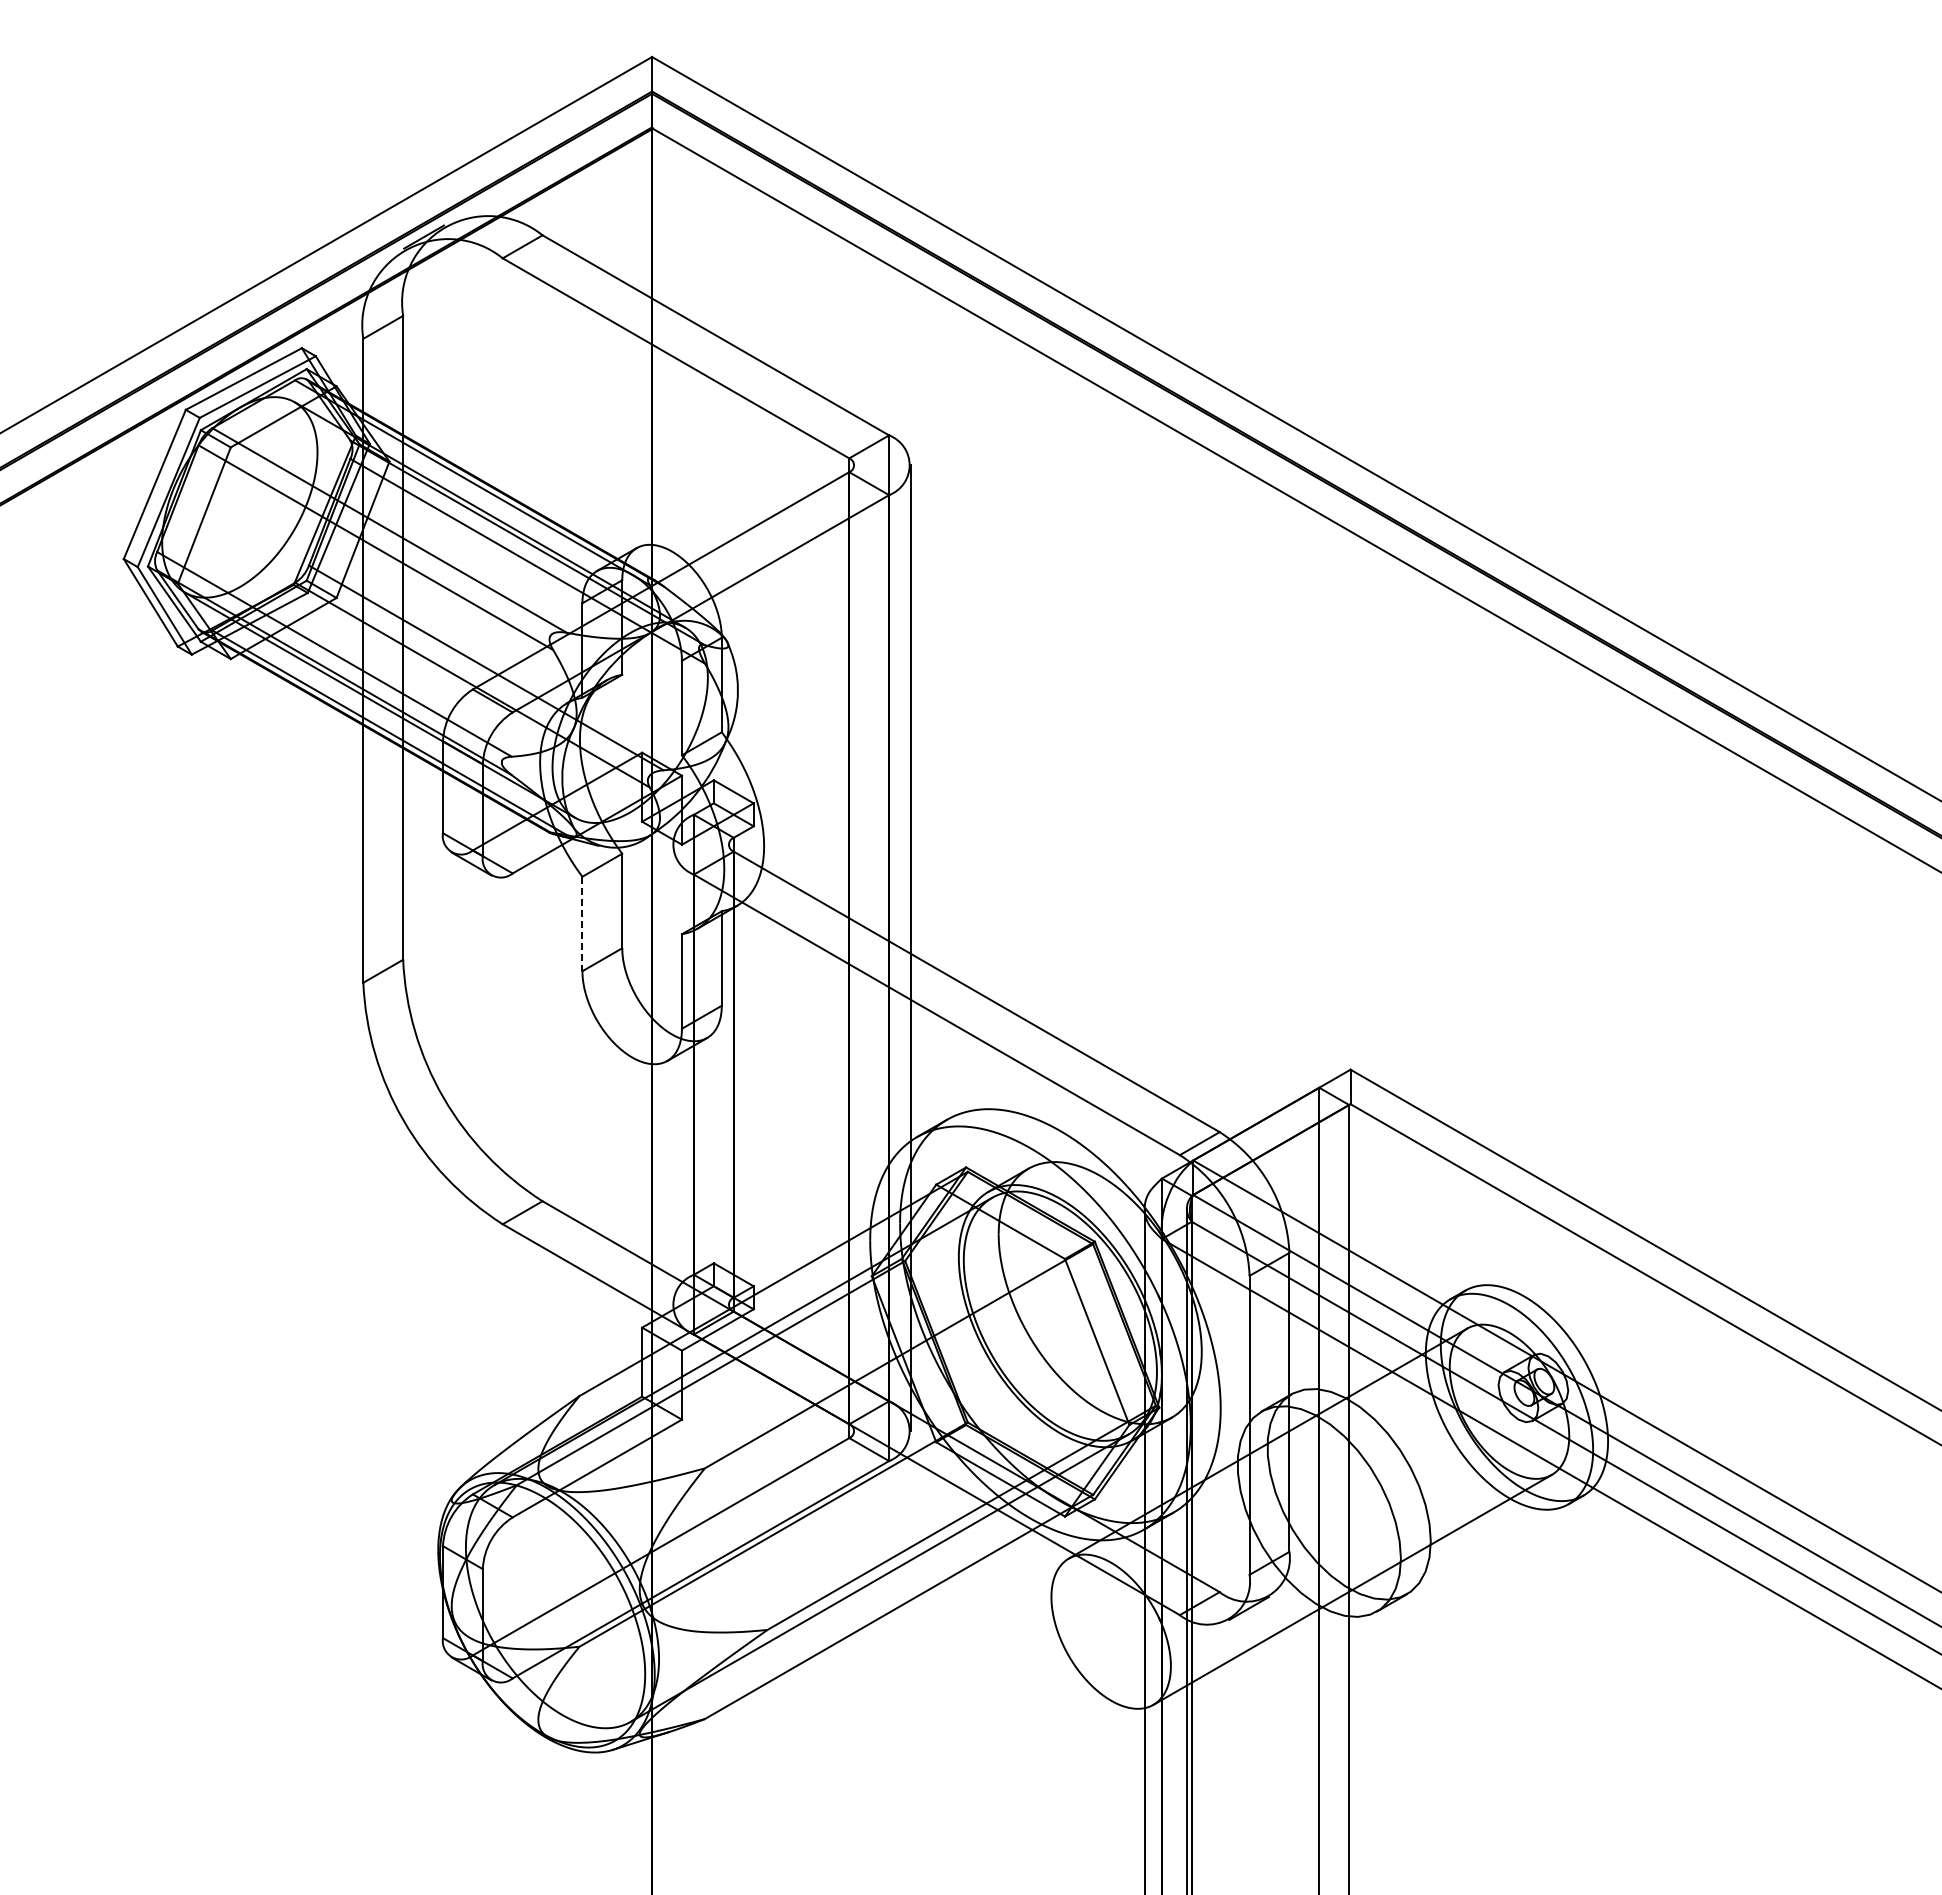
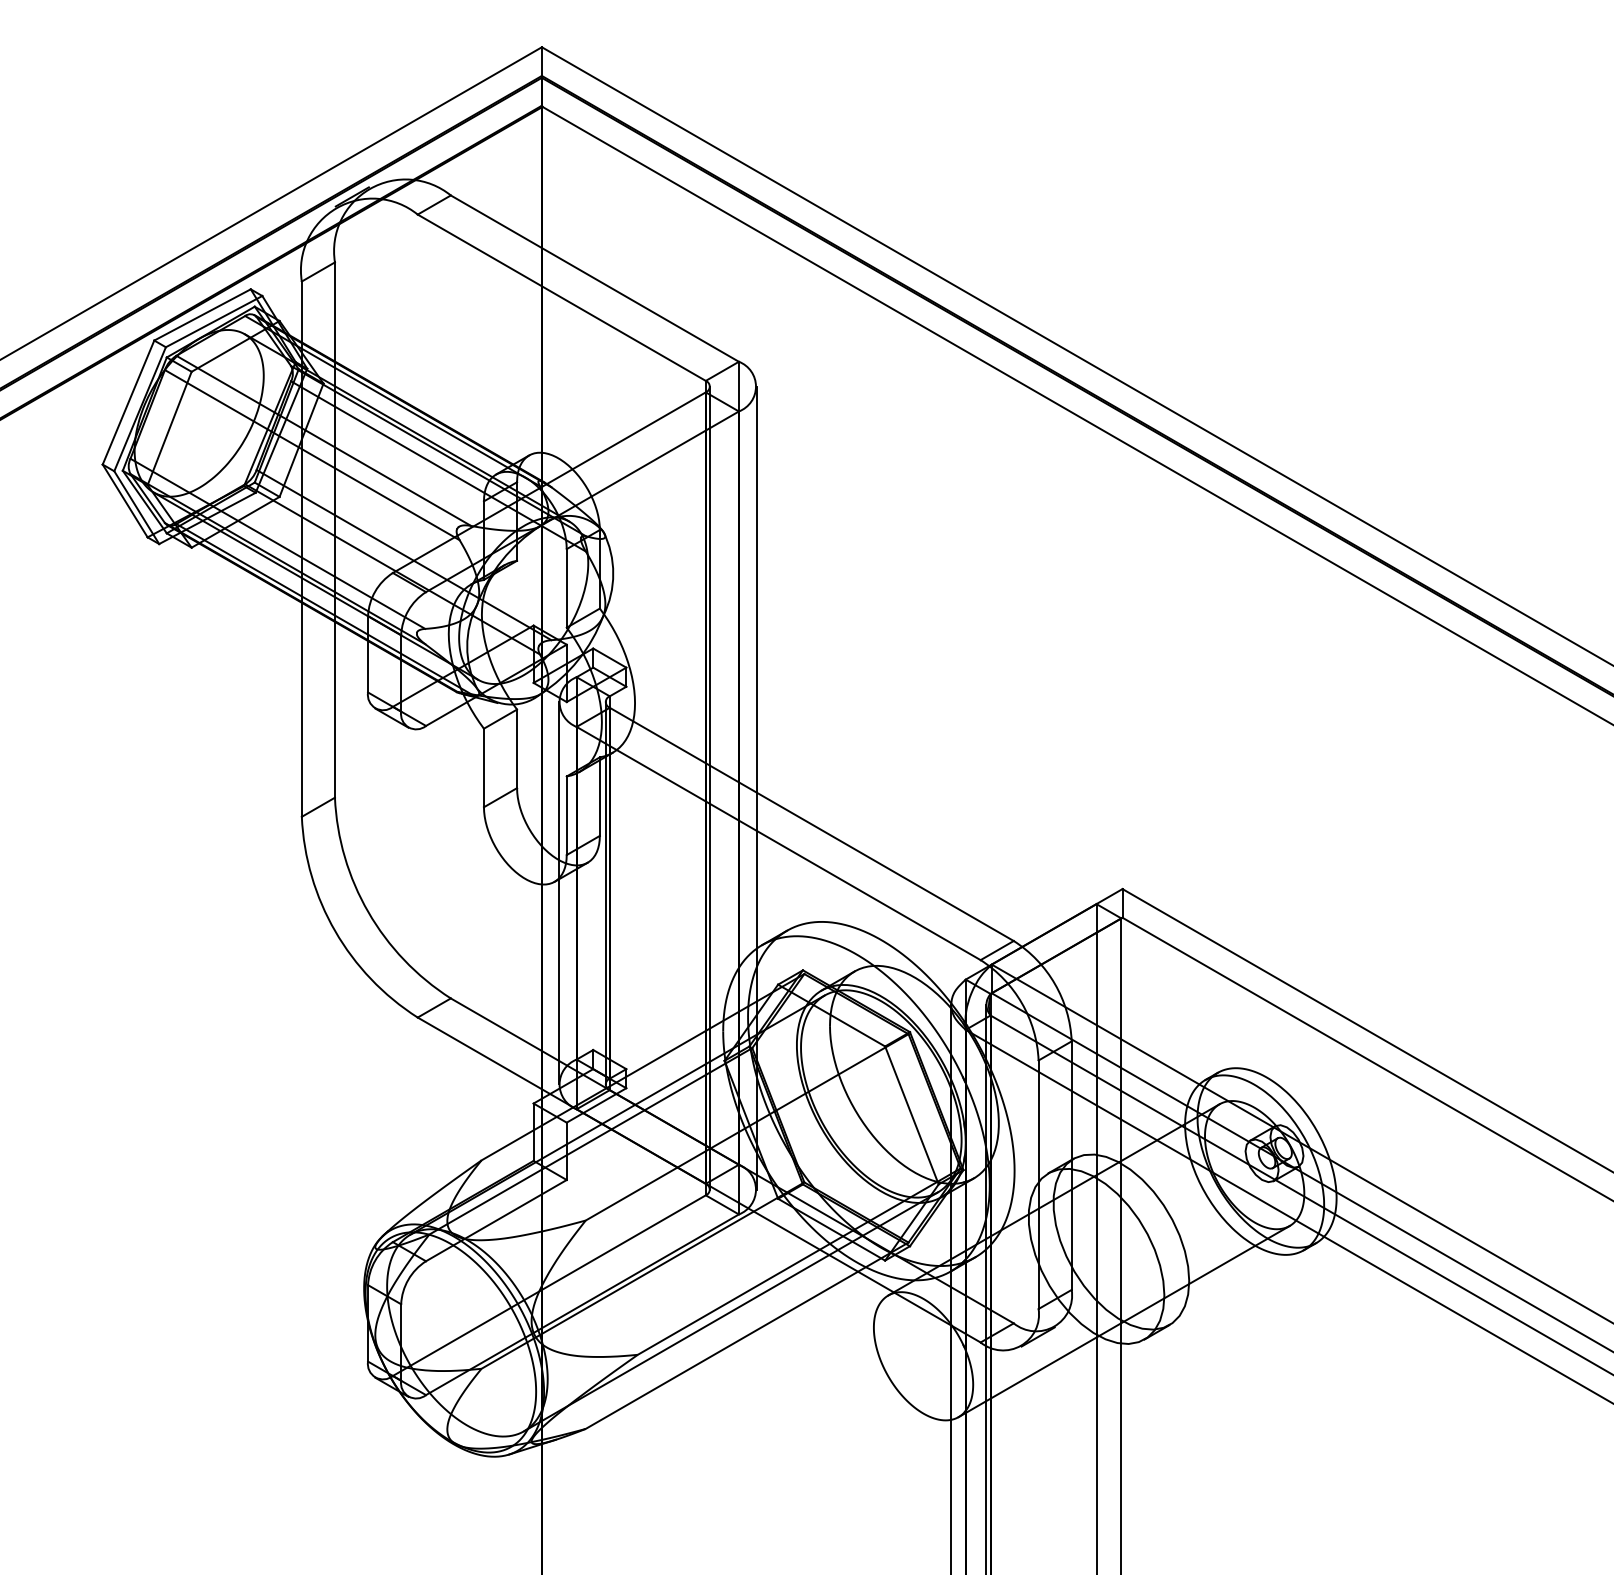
line: (582, 924) -> (484, 768), dashed -> solid
line: (854, 948) -> (710, 788), added
line: (672, 1074) -> (558, 893), added
line: (728, 1074) -> (605, 893), added

